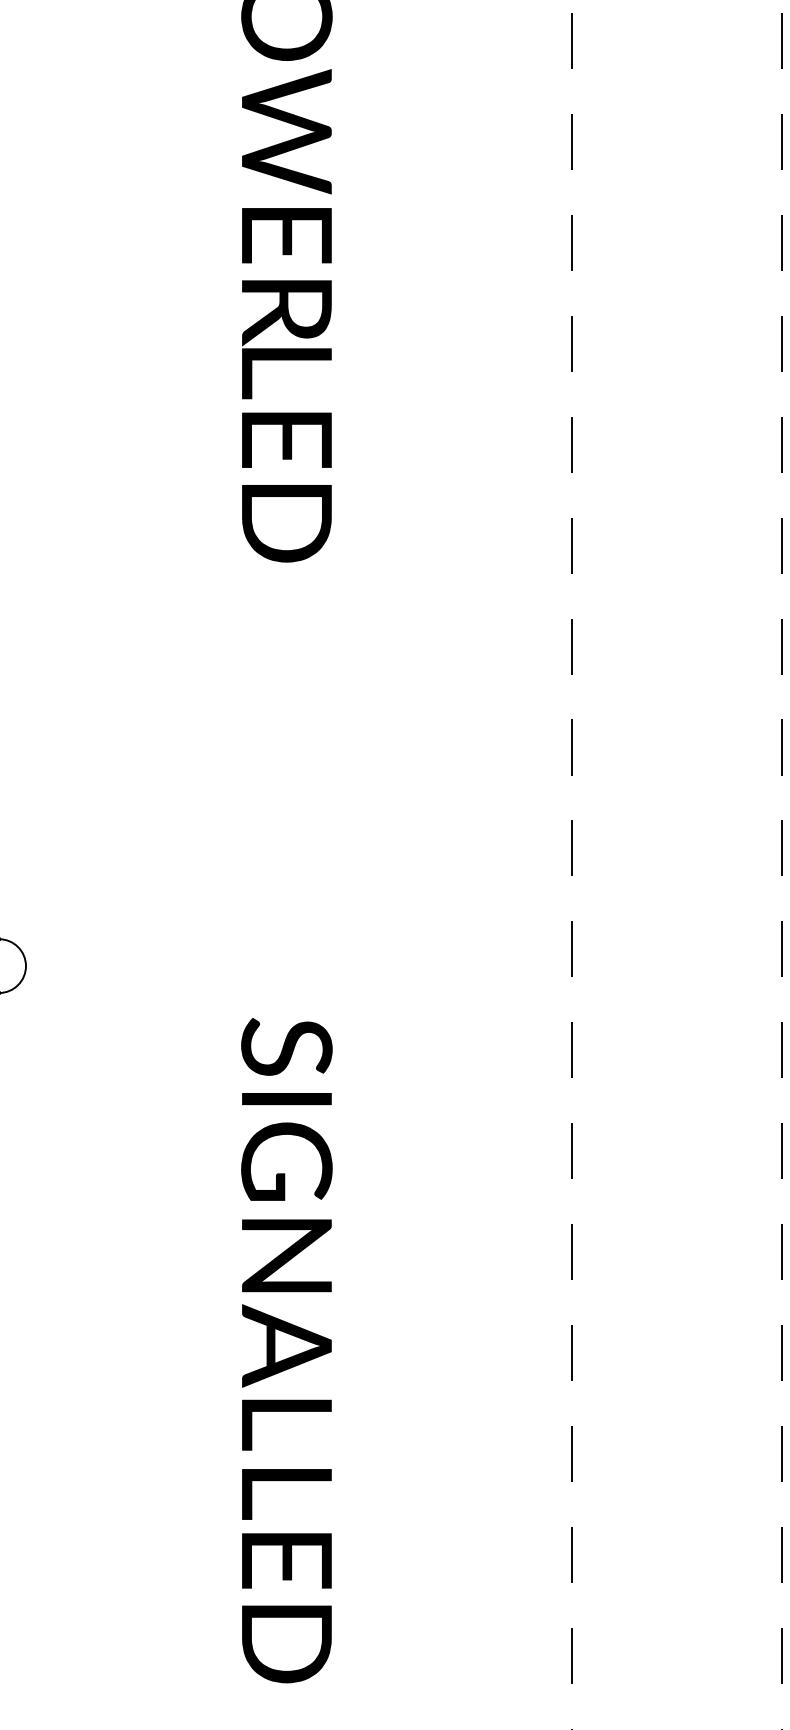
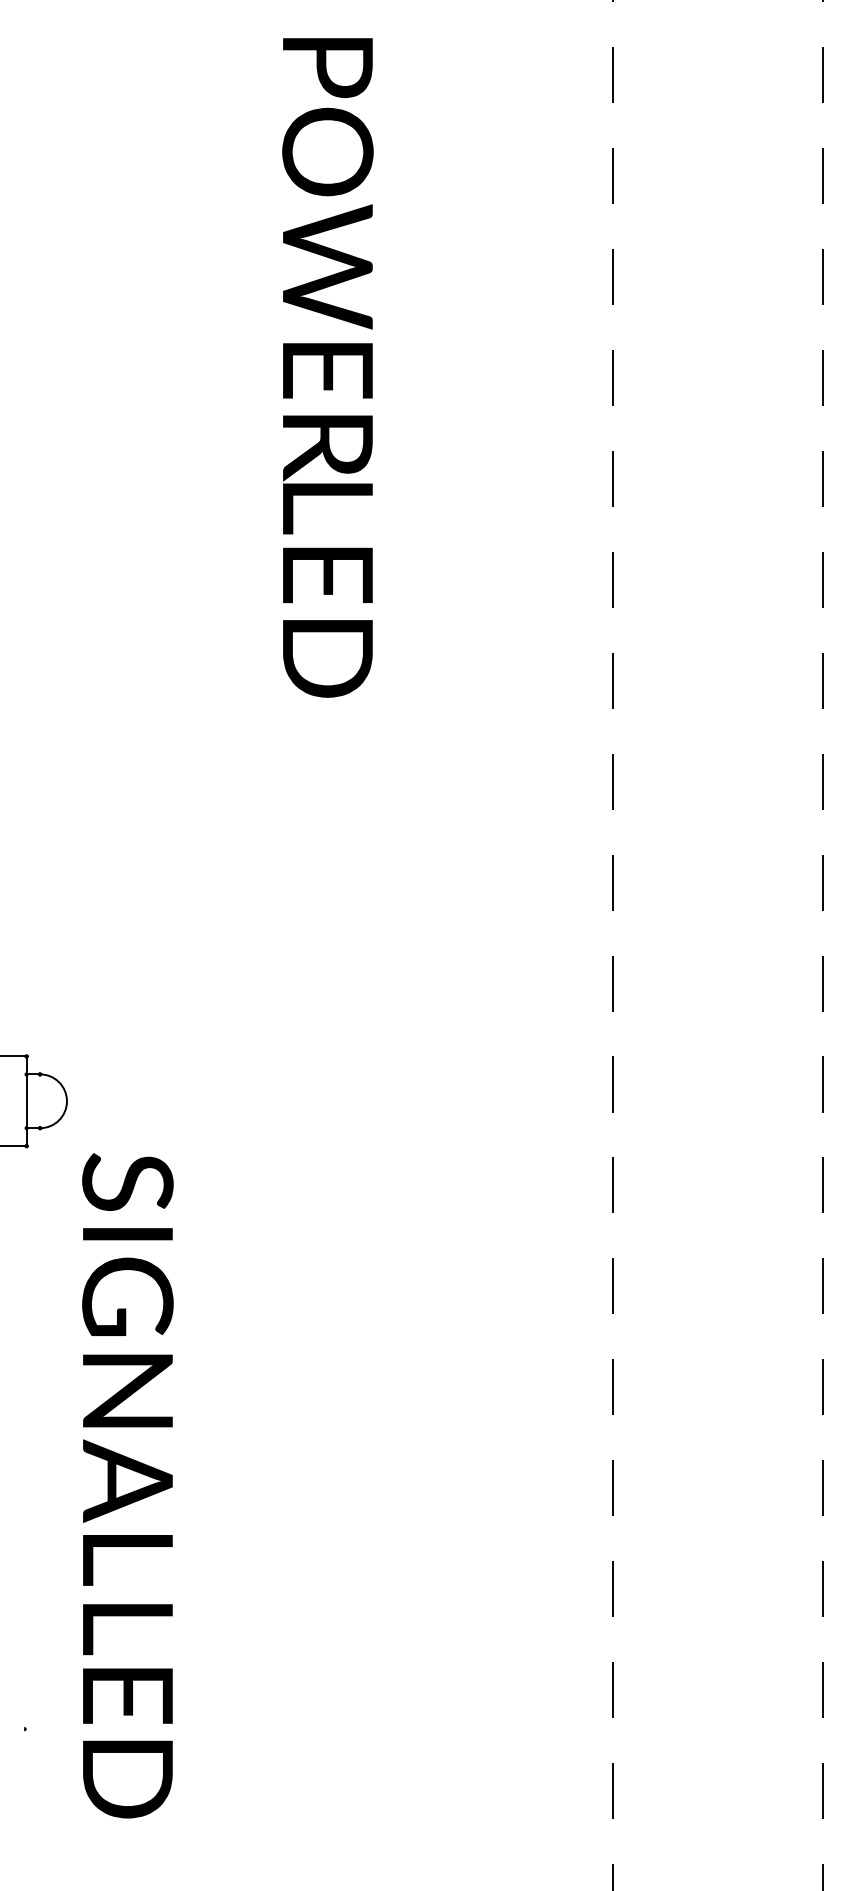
text: (286, 1350) -> (127, 1485), moved

